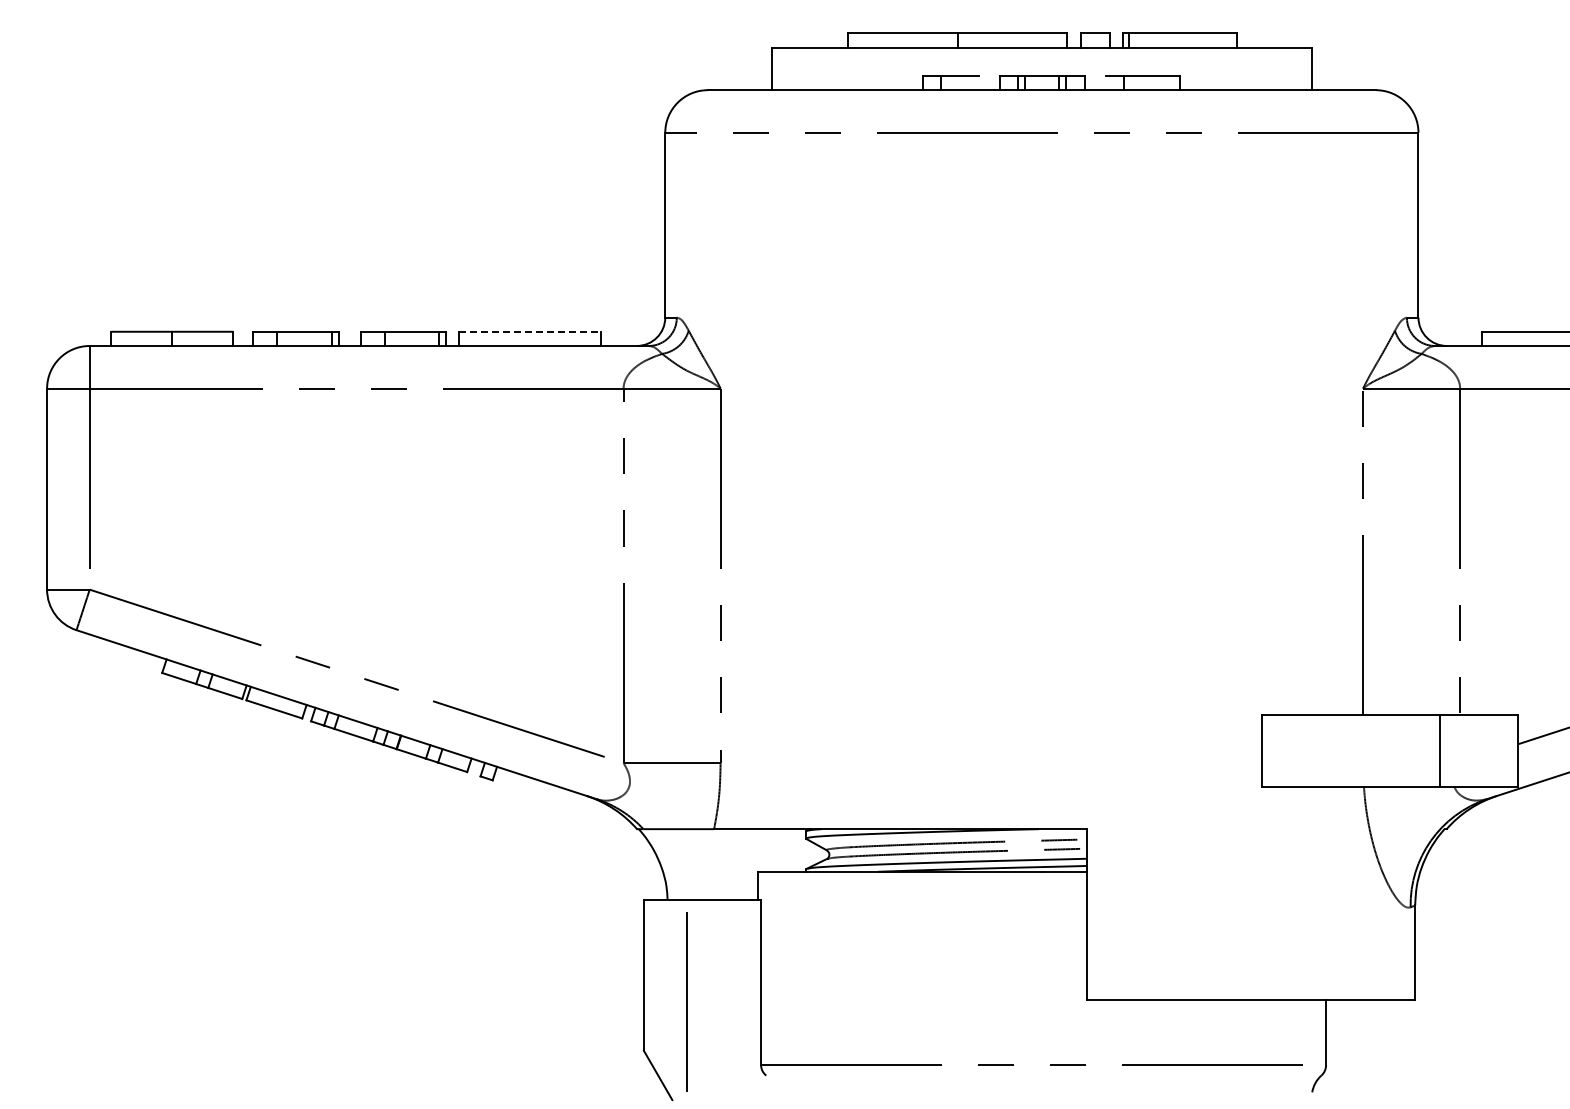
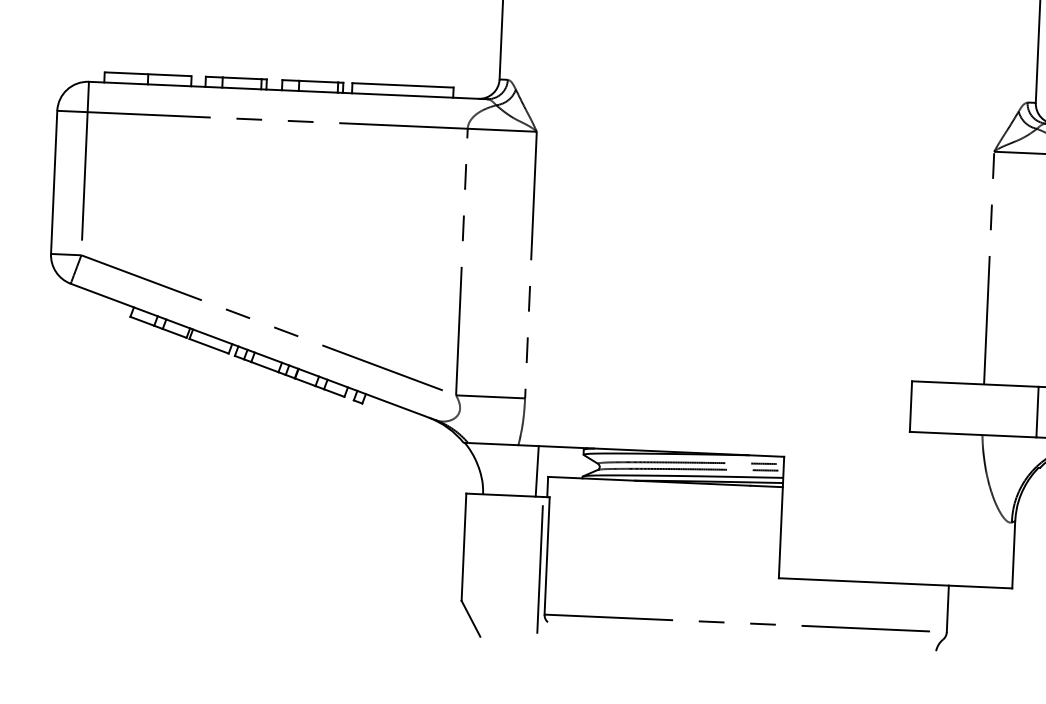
line: (530, 331) -> (403, 85), dashed -> solid
line: (741, 864) -> (536, 471), added
line: (686, 1001) -> (539, 569), moved

